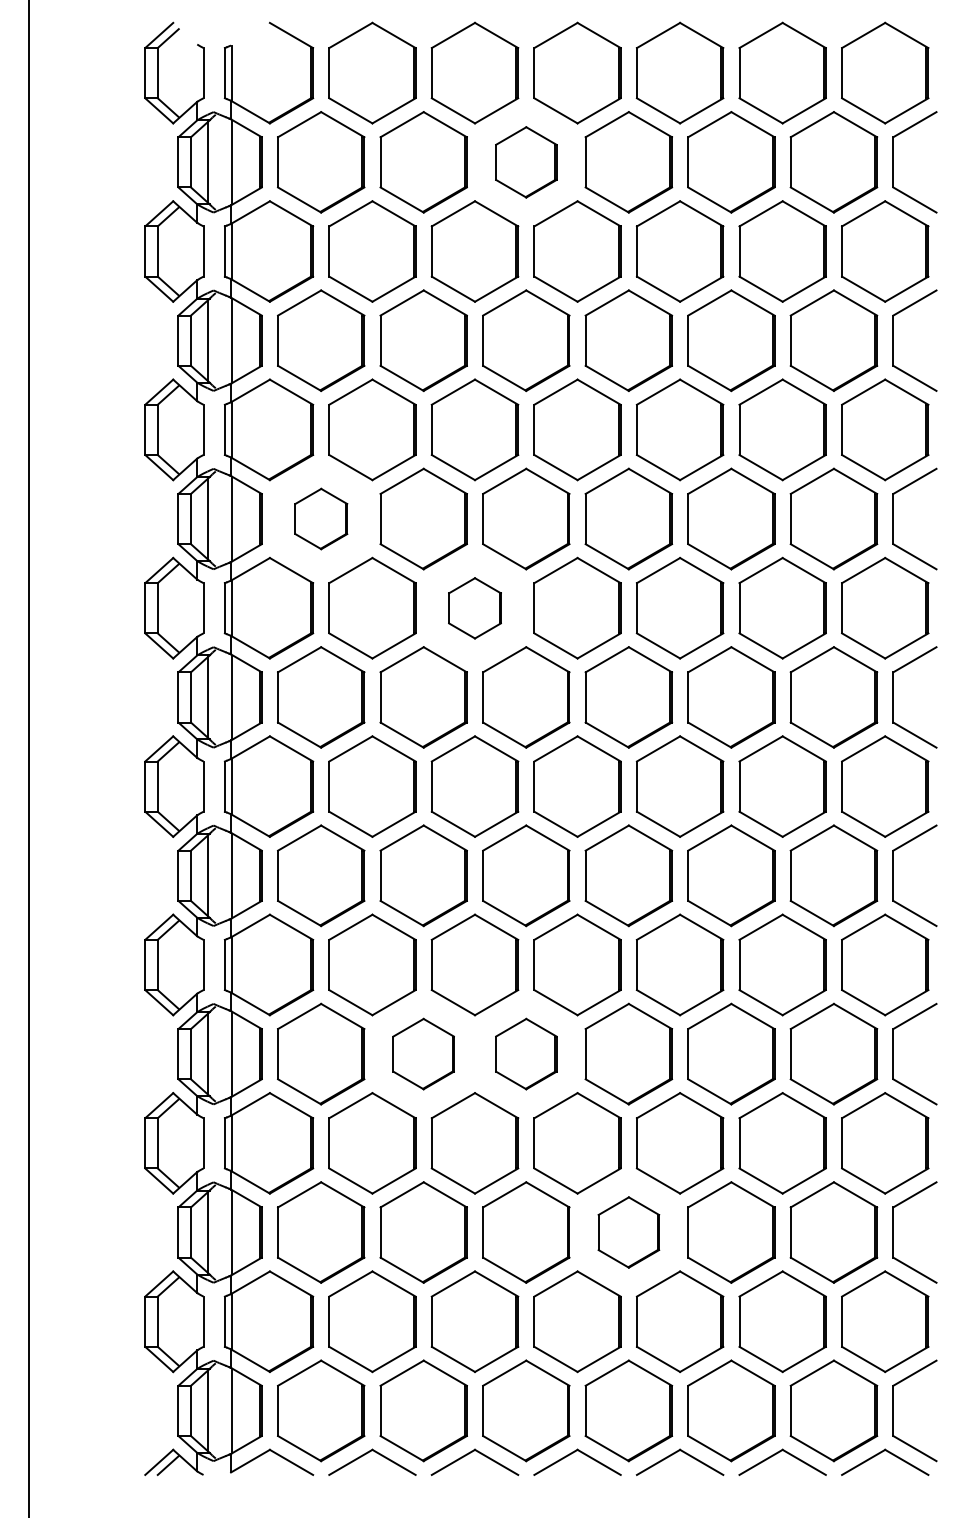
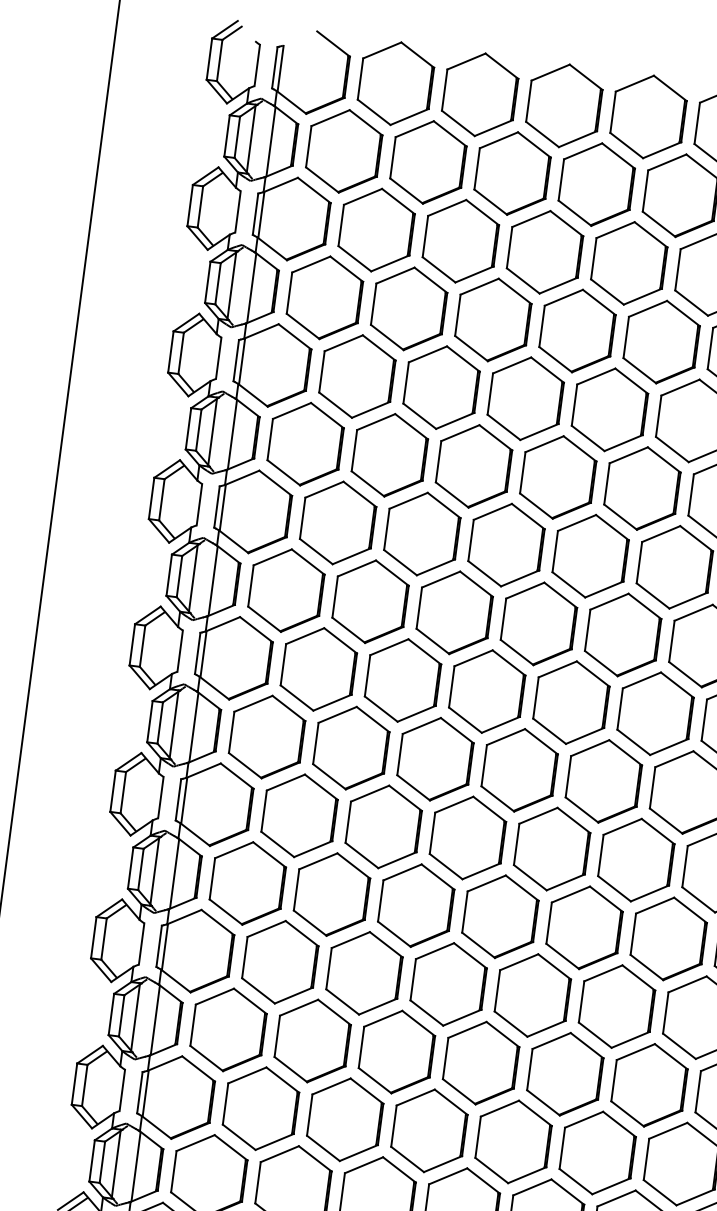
part: (526, 162) -> (512, 173), size x1.43
part: (321, 518) -> (305, 443), size x1.67
part: (474, 608) -> (421, 534), size x1.67
part: (423, 1053) -> (331, 894), size x1.43
part: (526, 1053) -> (416, 905), size x1.43
part: (628, 1232) -> (480, 1063), size x1.43

